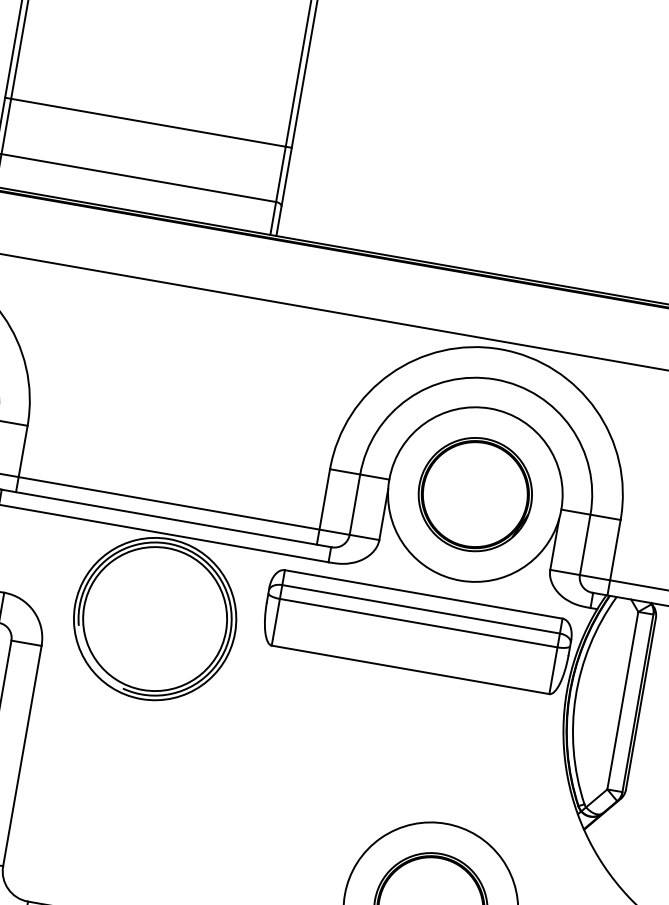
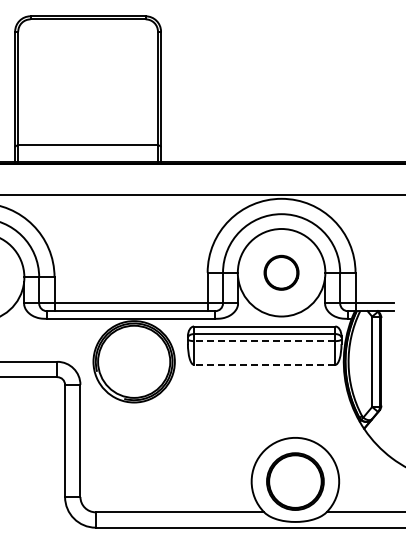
line: (149, 123) -> (88, 117), removed
part: (475, 494) -> (281, 272), size x0.6
line: (418, 623) -> (264, 341), solid -> dashed
line: (410, 669) -> (264, 364), solid -> dashed

